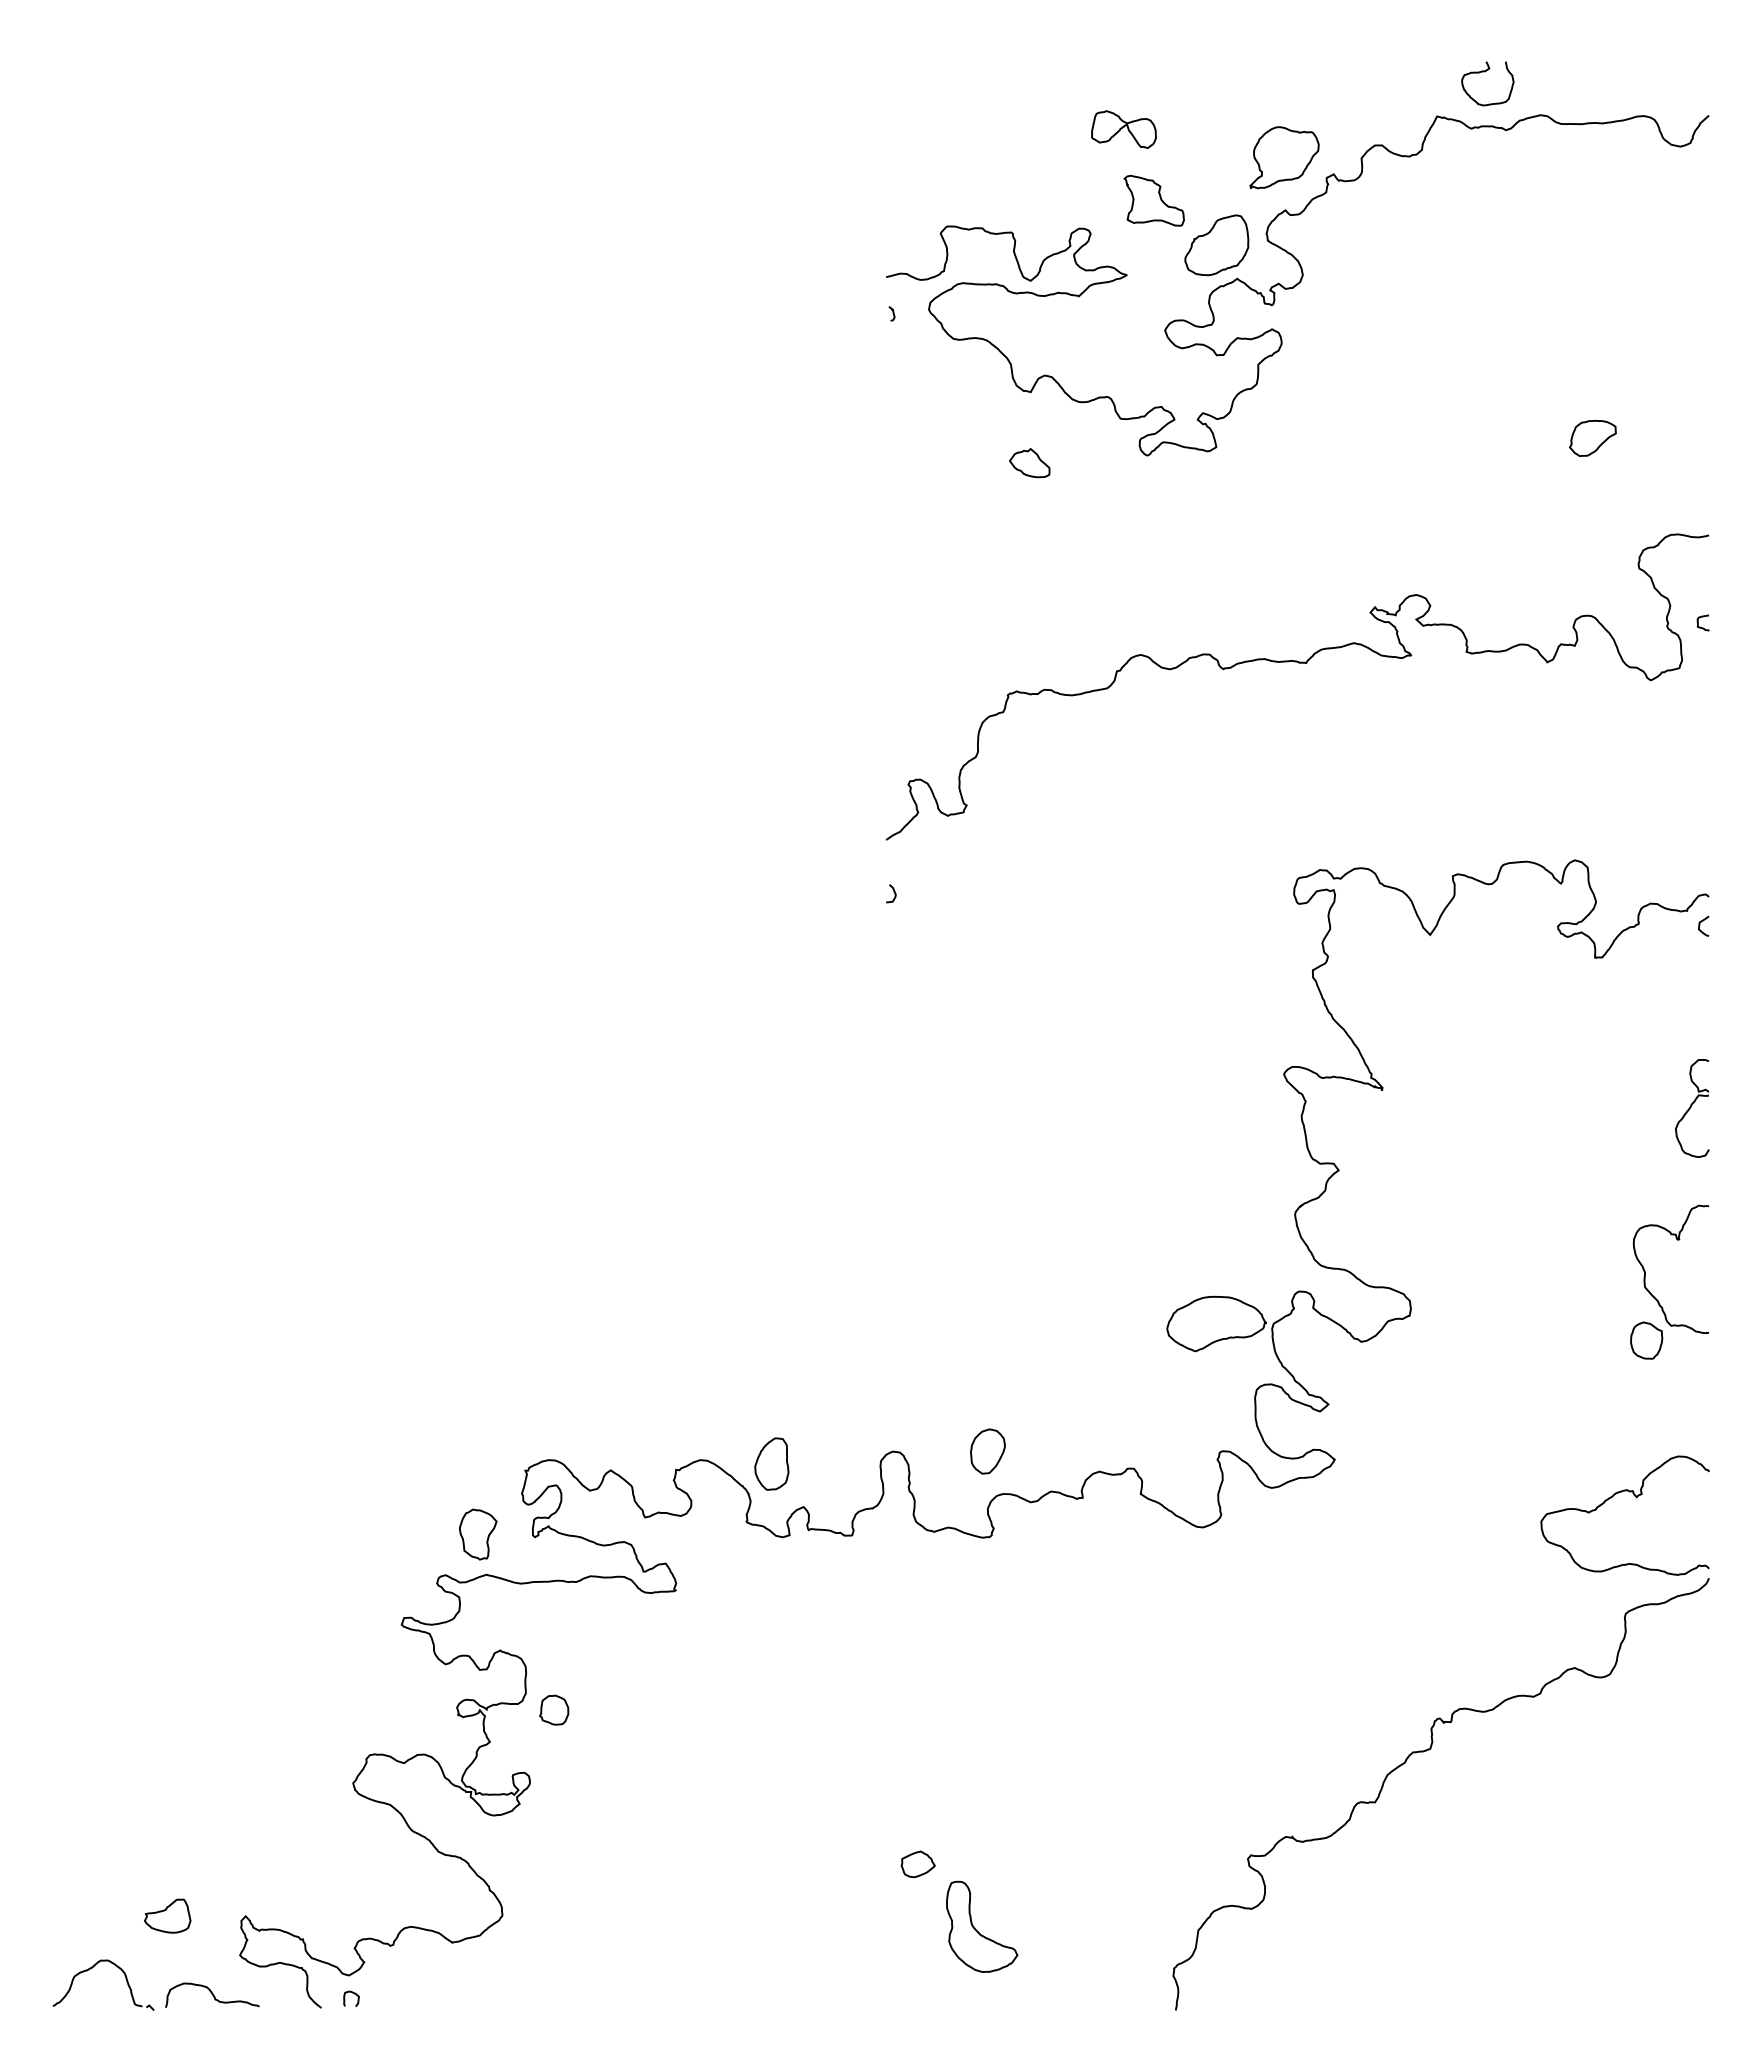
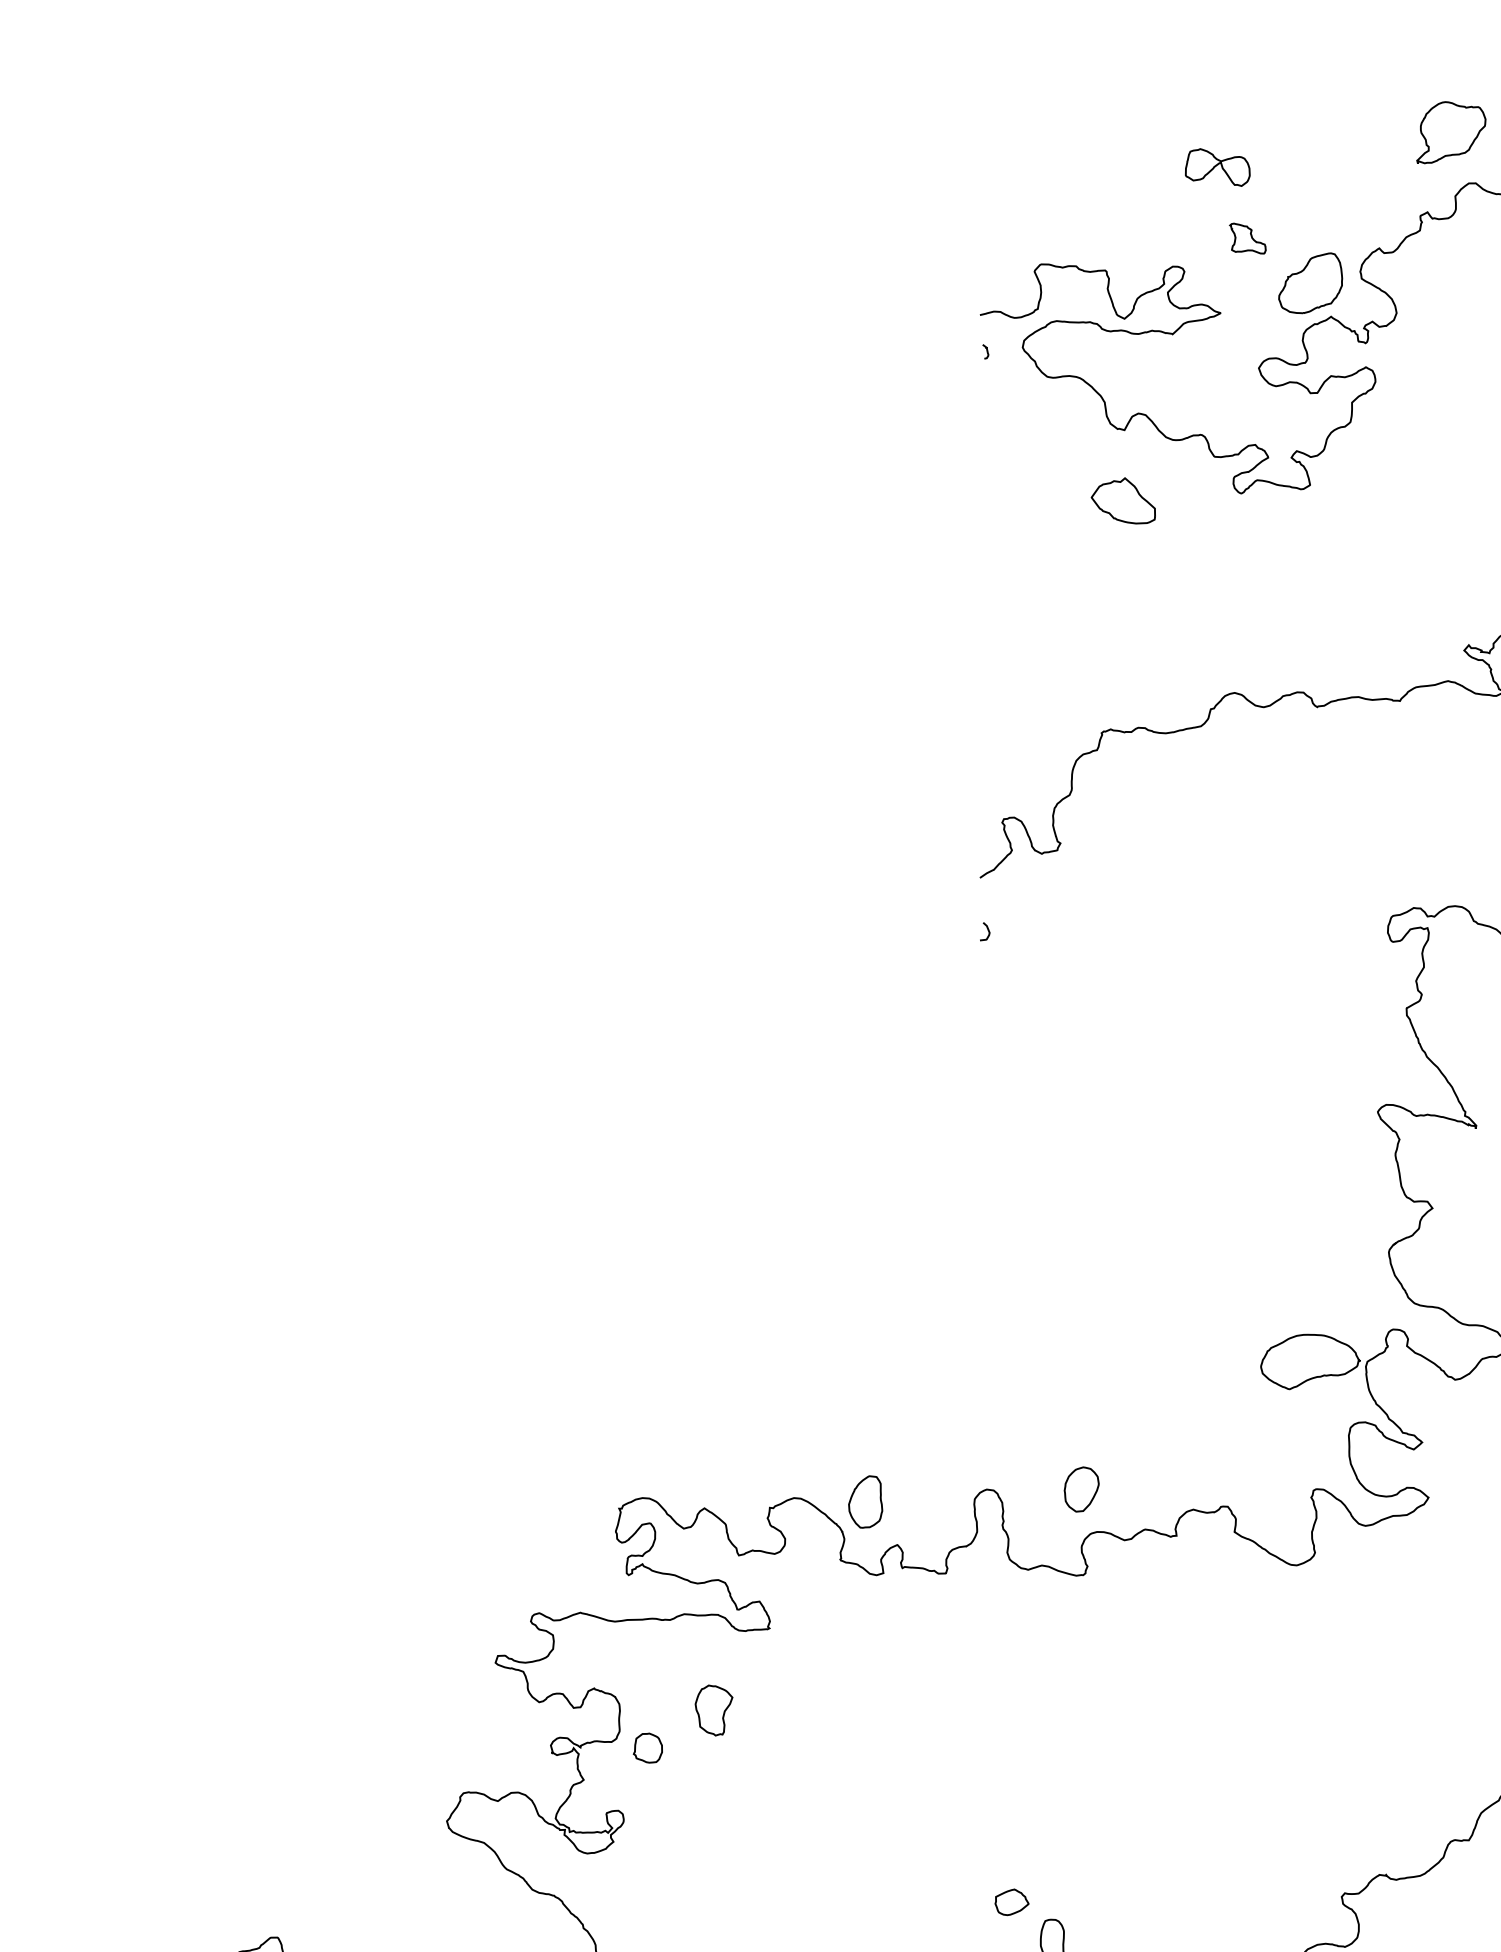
part: (1284, 157) -> (1451, 132), moved
part: (1153, 200) -> (1247, 238), size x0.6
part: (1029, 463) -> (1123, 501), size x1.6
part: (478, 1534) -> (714, 1710), moved

